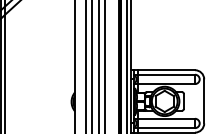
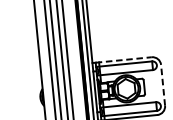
line: (165, 70) -> (124, 60), solid -> dashed
line: (204, 100) -> (163, 84), solid -> dashed

